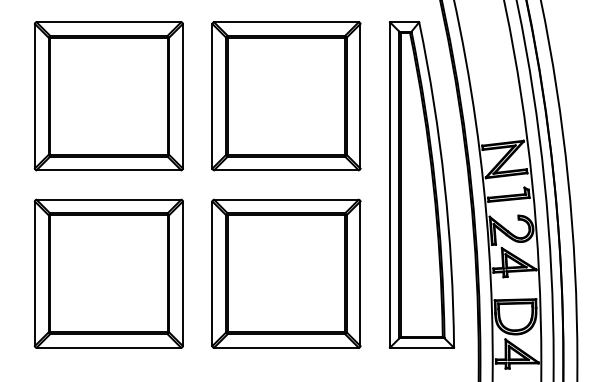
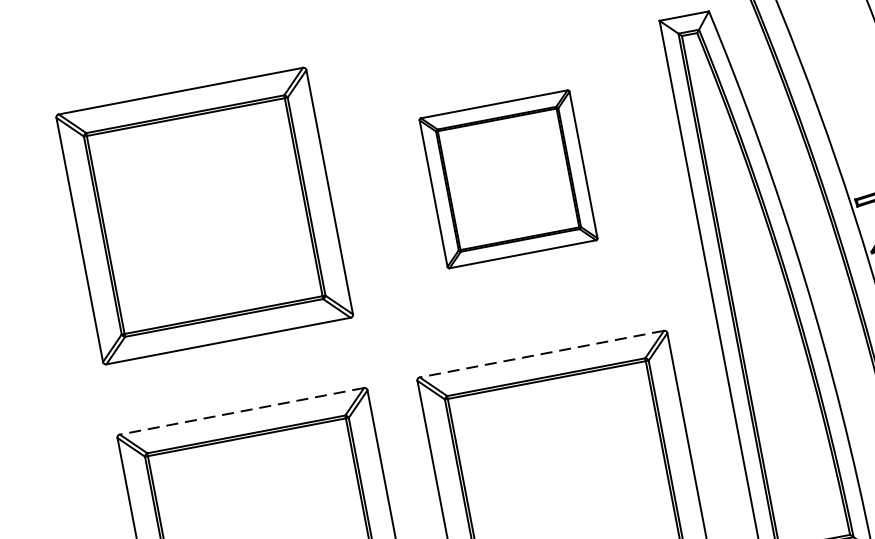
part: (108, 96) -> (204, 216), moved
part: (286, 96) -> (508, 179), size x0.6
line: (108, 199) -> (241, 410), solid -> dashed
line: (285, 199) -> (540, 353), solid -> dashed

